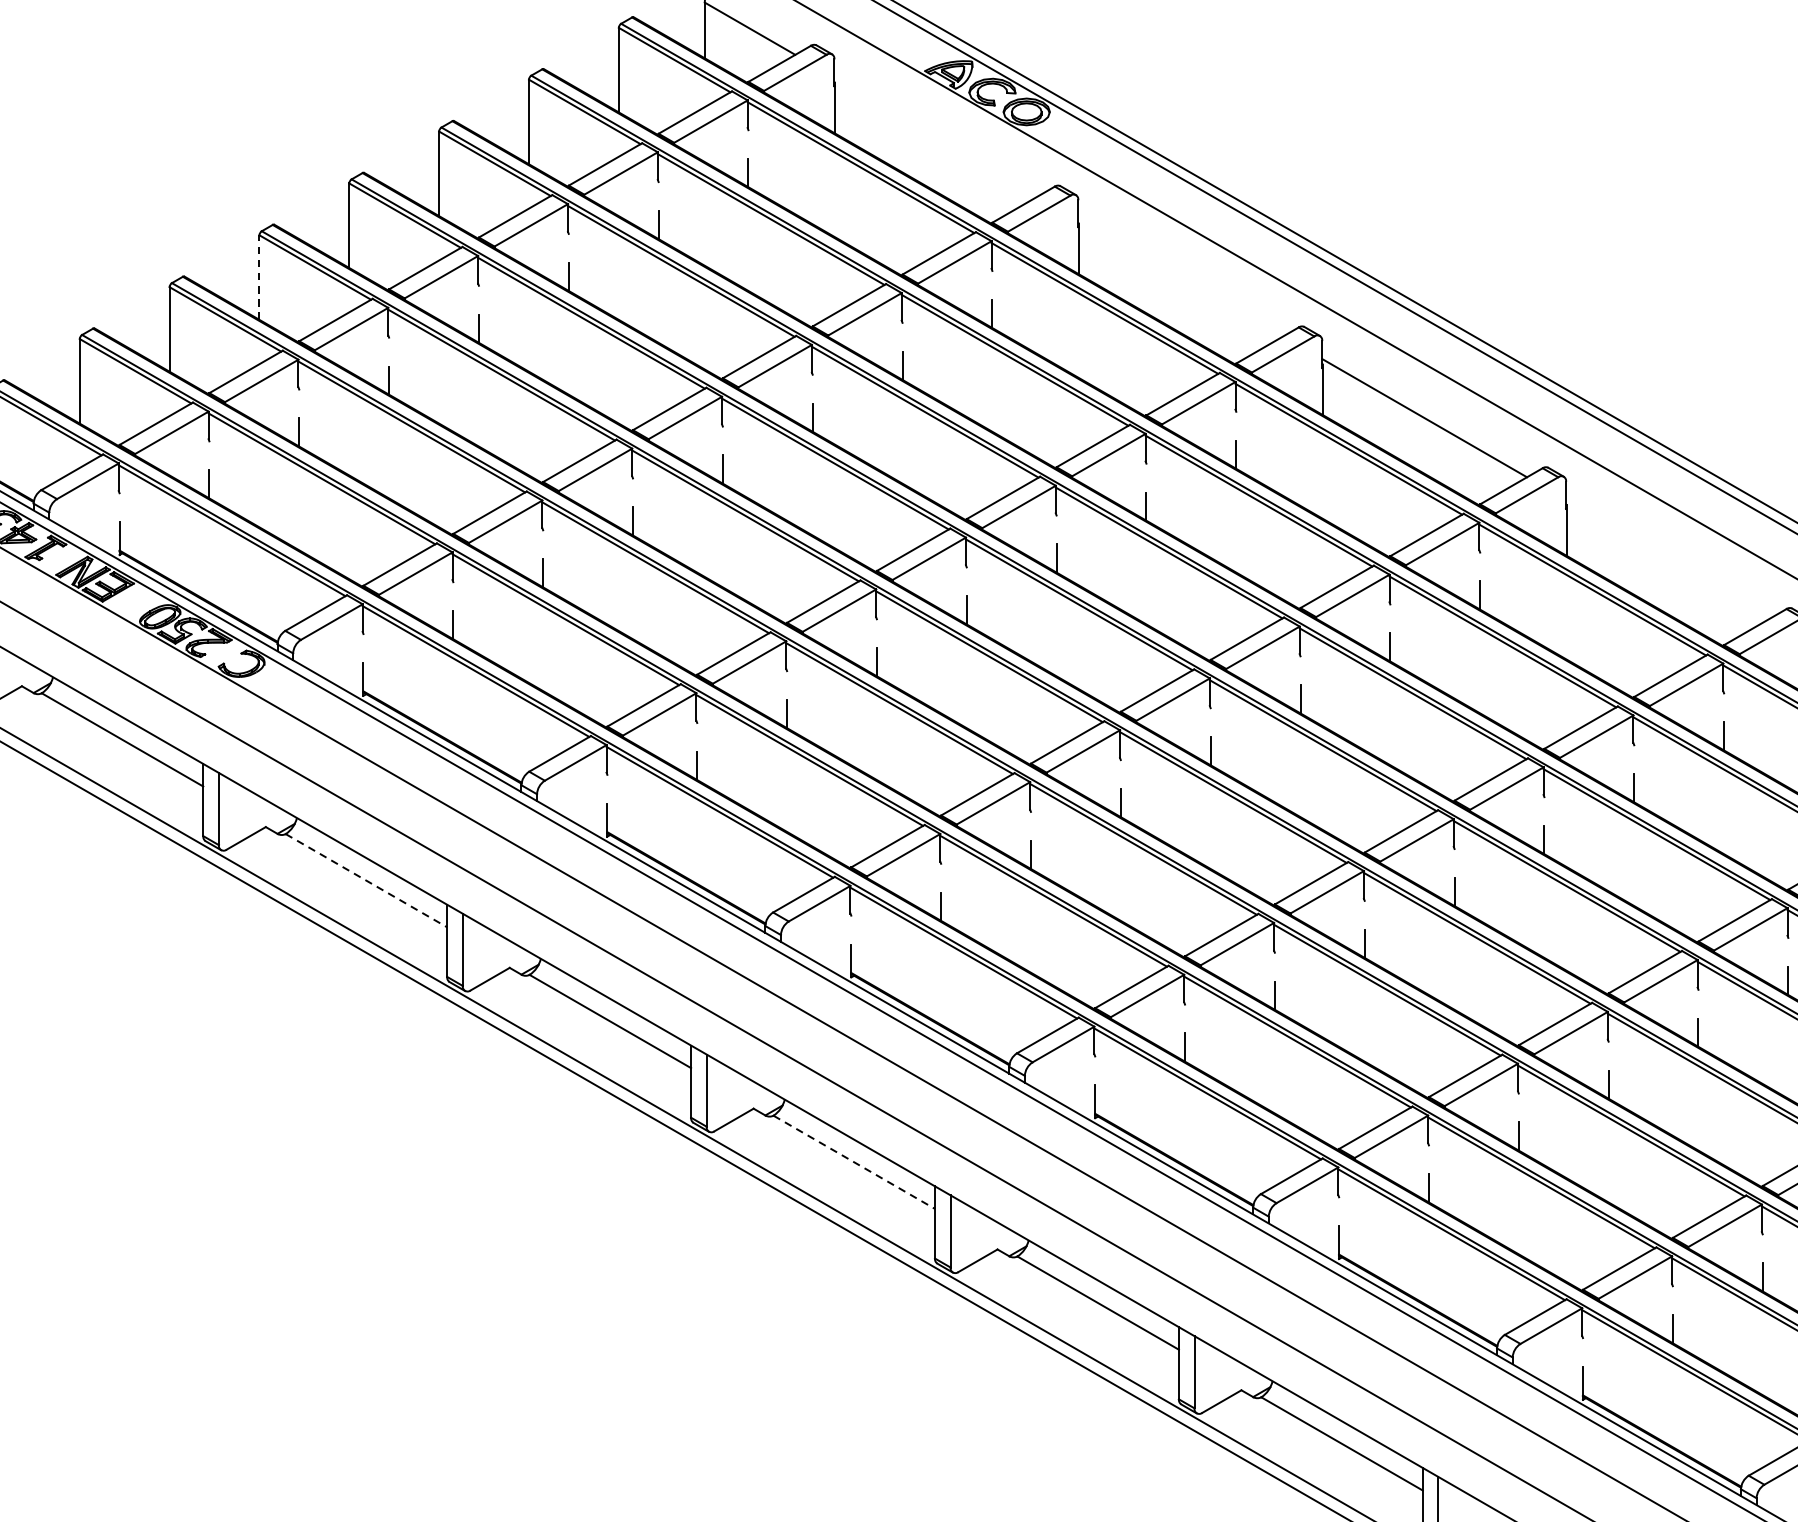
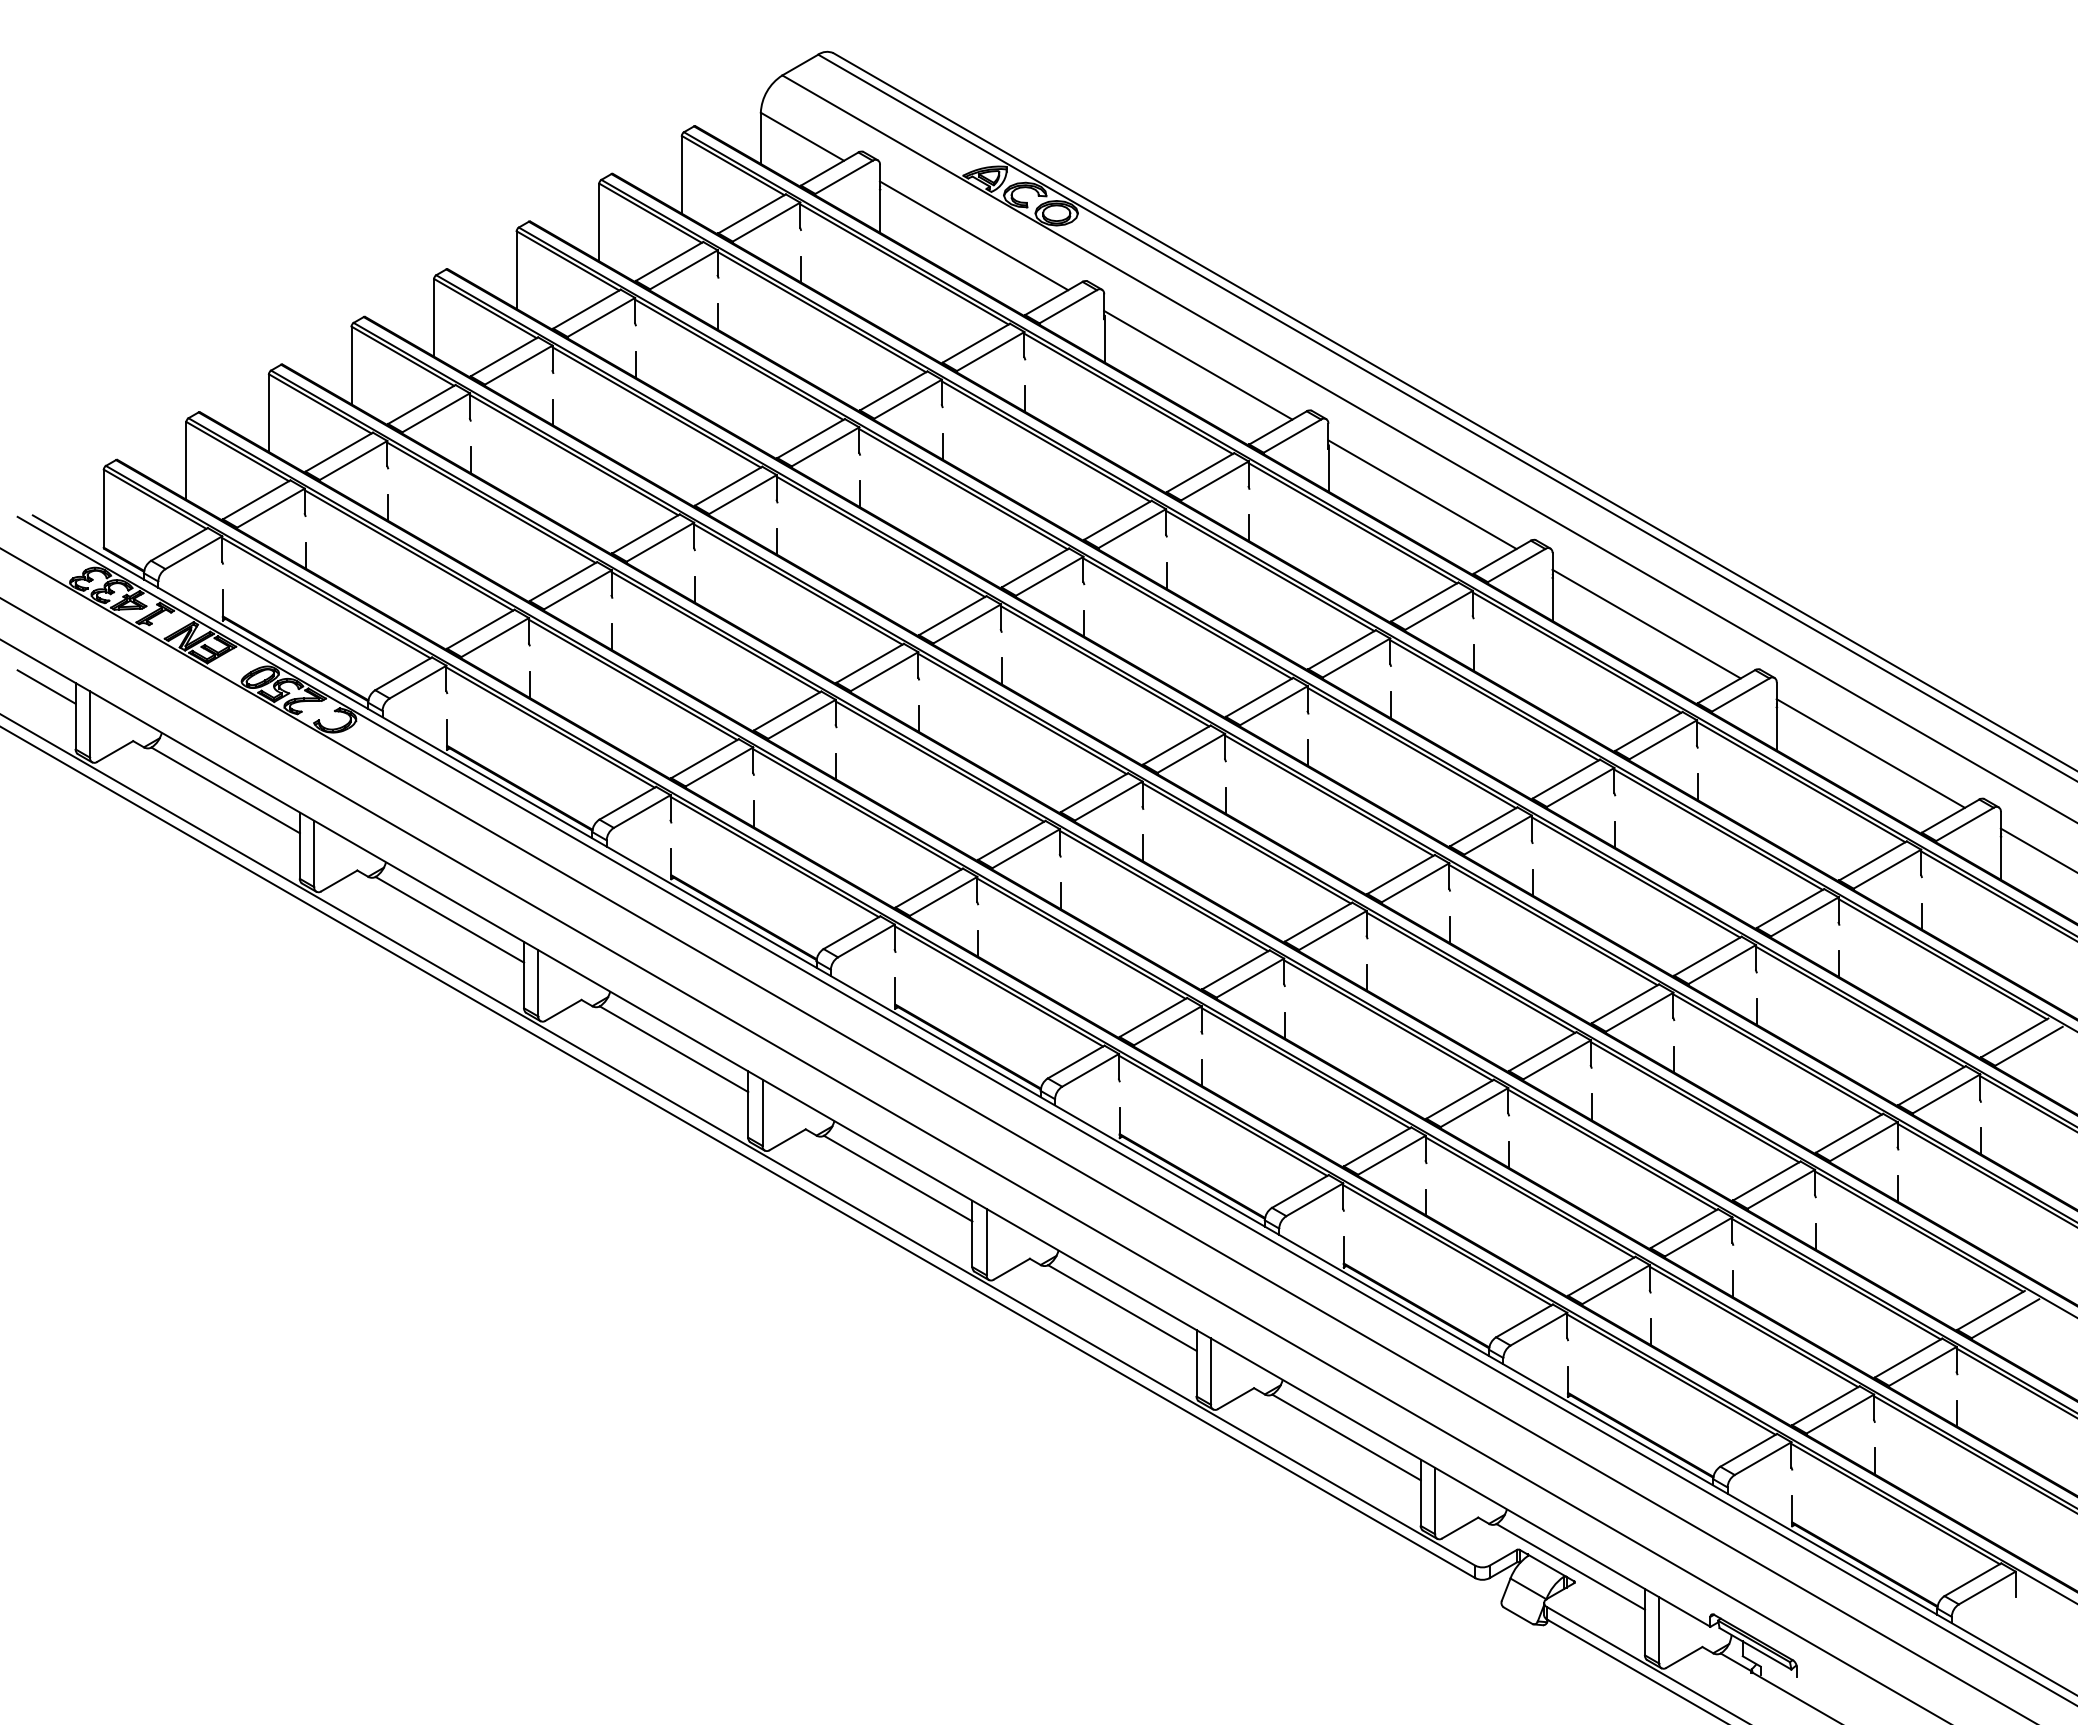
line: (936, 136) -> (973, 235), added
line: (1180, 276) -> (1198, 364), added
line: (259, 277) -> (351, 365), dashed -> solid
line: (1668, 558) -> (1646, 623), added
line: (366, 880) -> (449, 919), dashed -> solid
line: (854, 1162) -> (898, 1178), dashed -> solid

